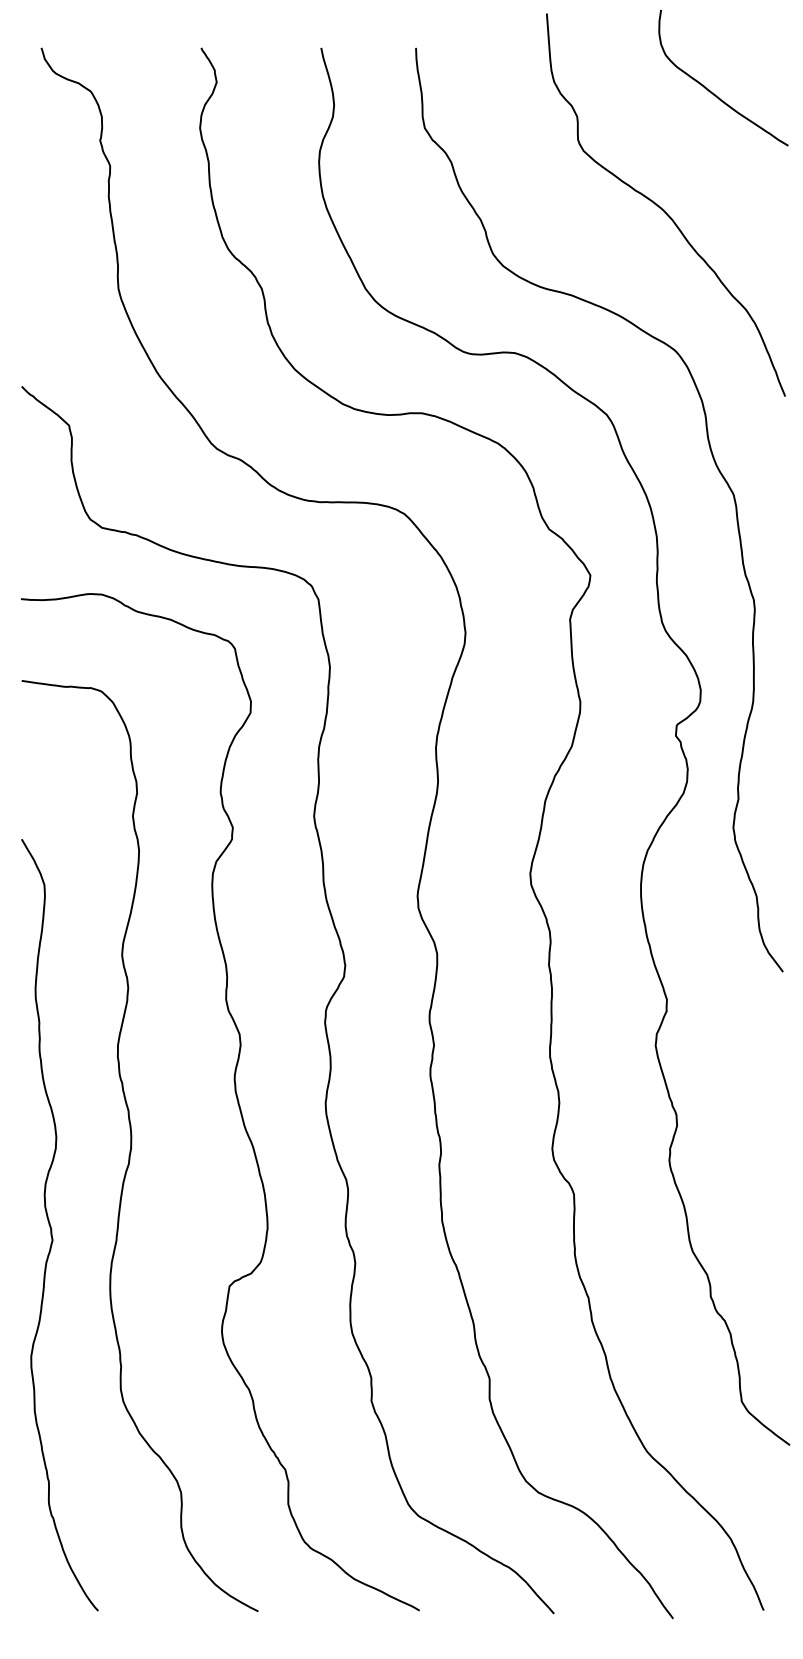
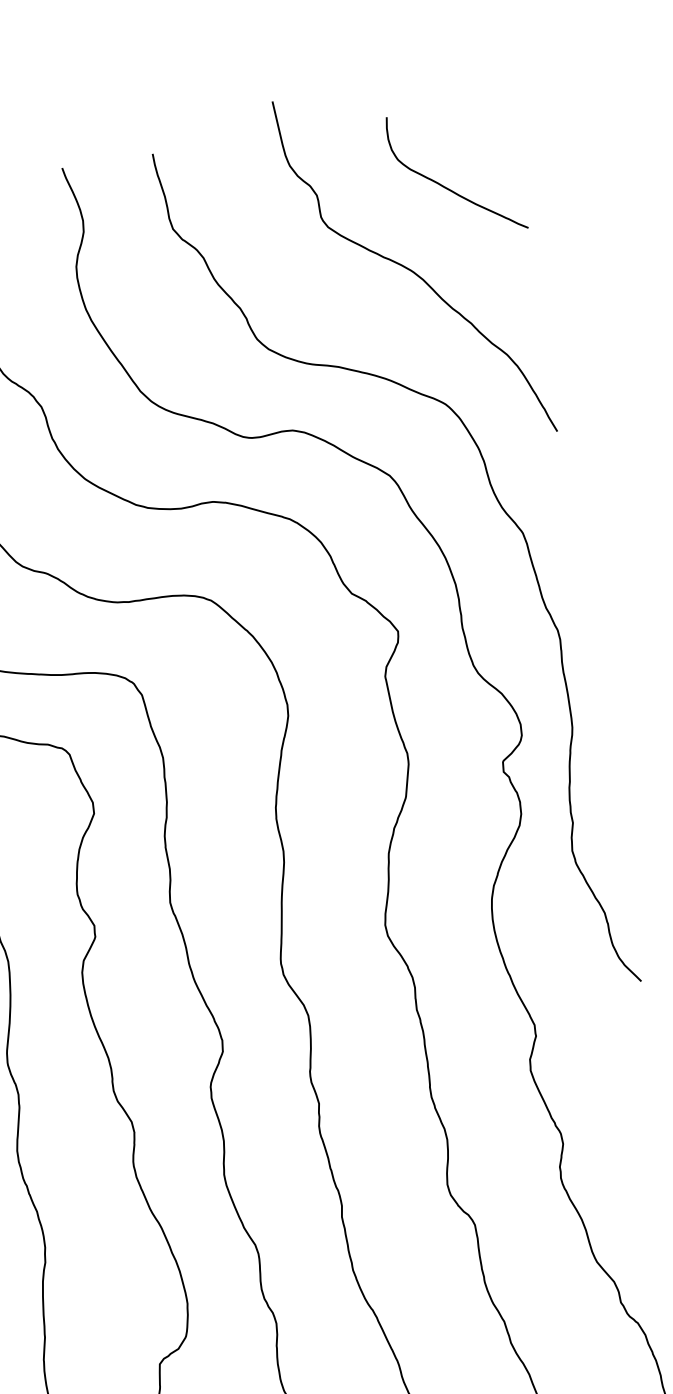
curve: (713, 92) -> (449, 188), moved

